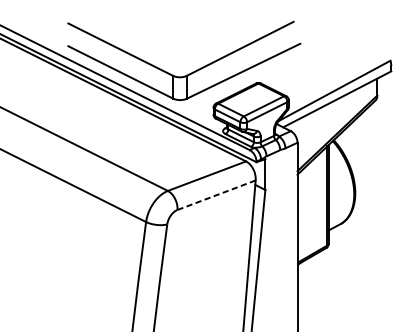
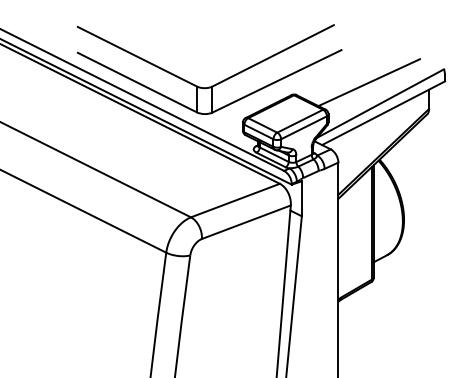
line: (324, 72) -> (369, 82), added
line: (216, 195) -> (246, 222), dashed -> solid

